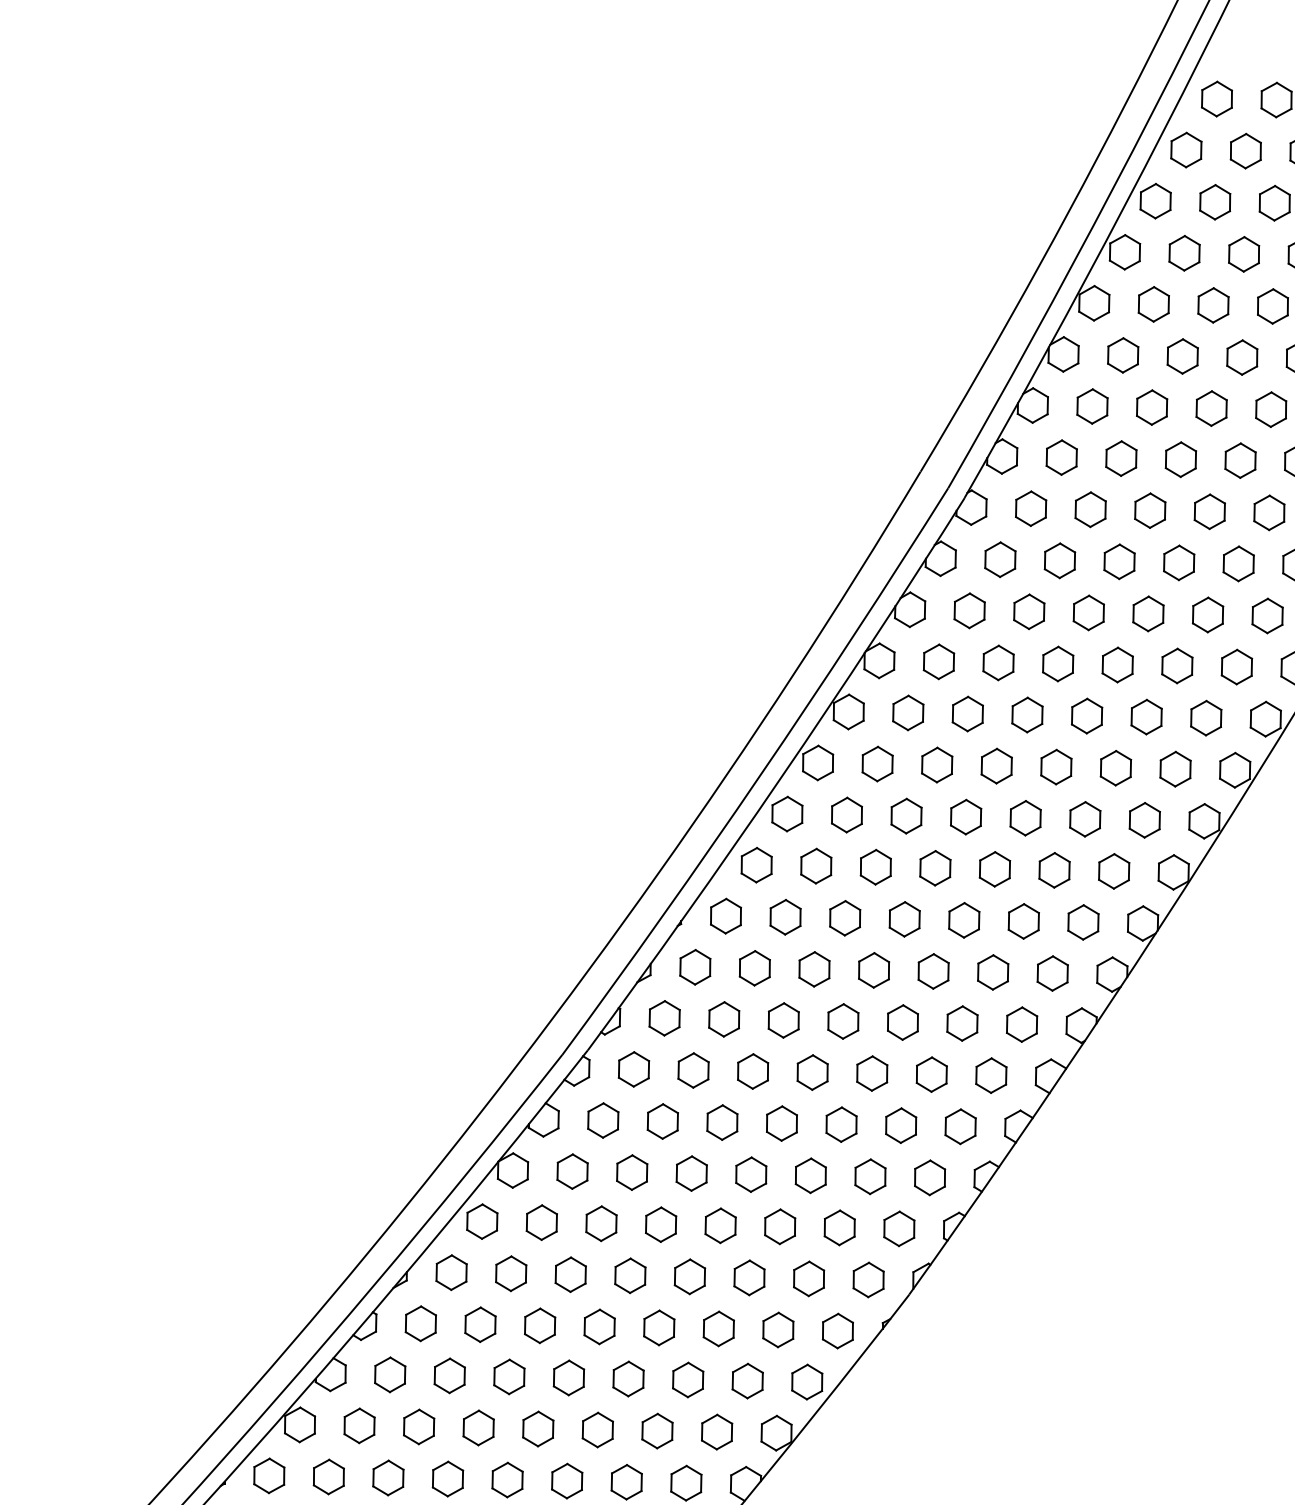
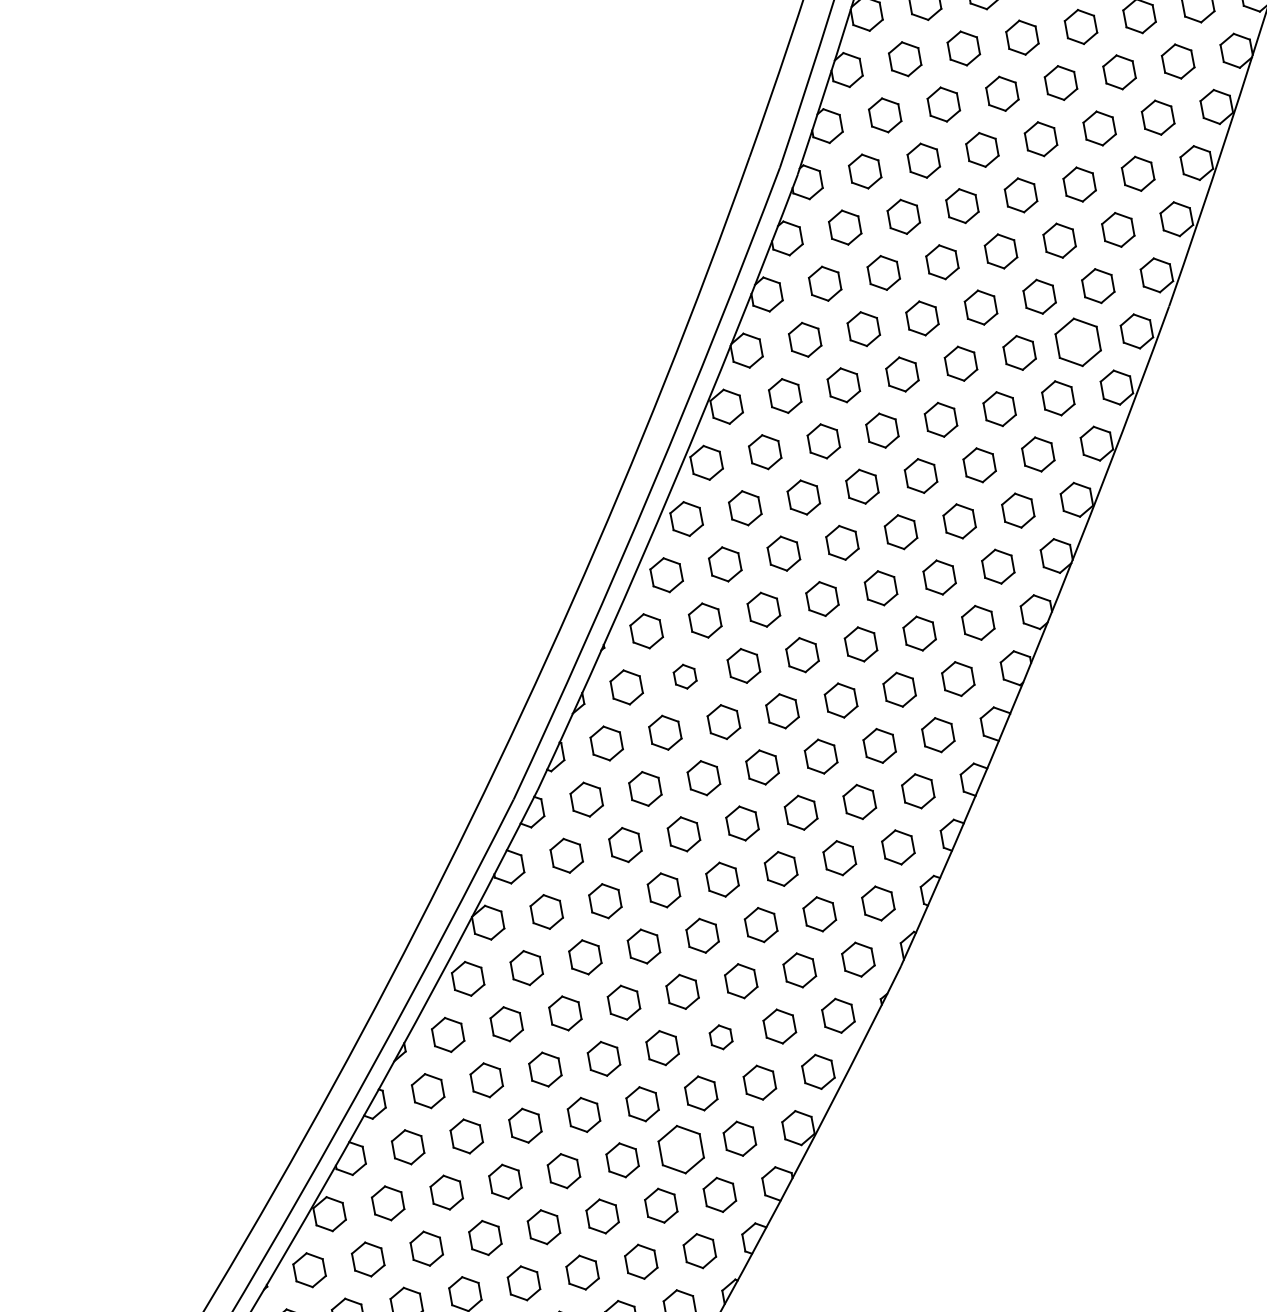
part: (1206, 717) -> (1078, 341), size x1.4
part: (754, 968) -> (684, 676), size x0.7
part: (718, 1328) -> (720, 1036), size x0.7
part: (657, 1430) -> (681, 1148), size x1.4

